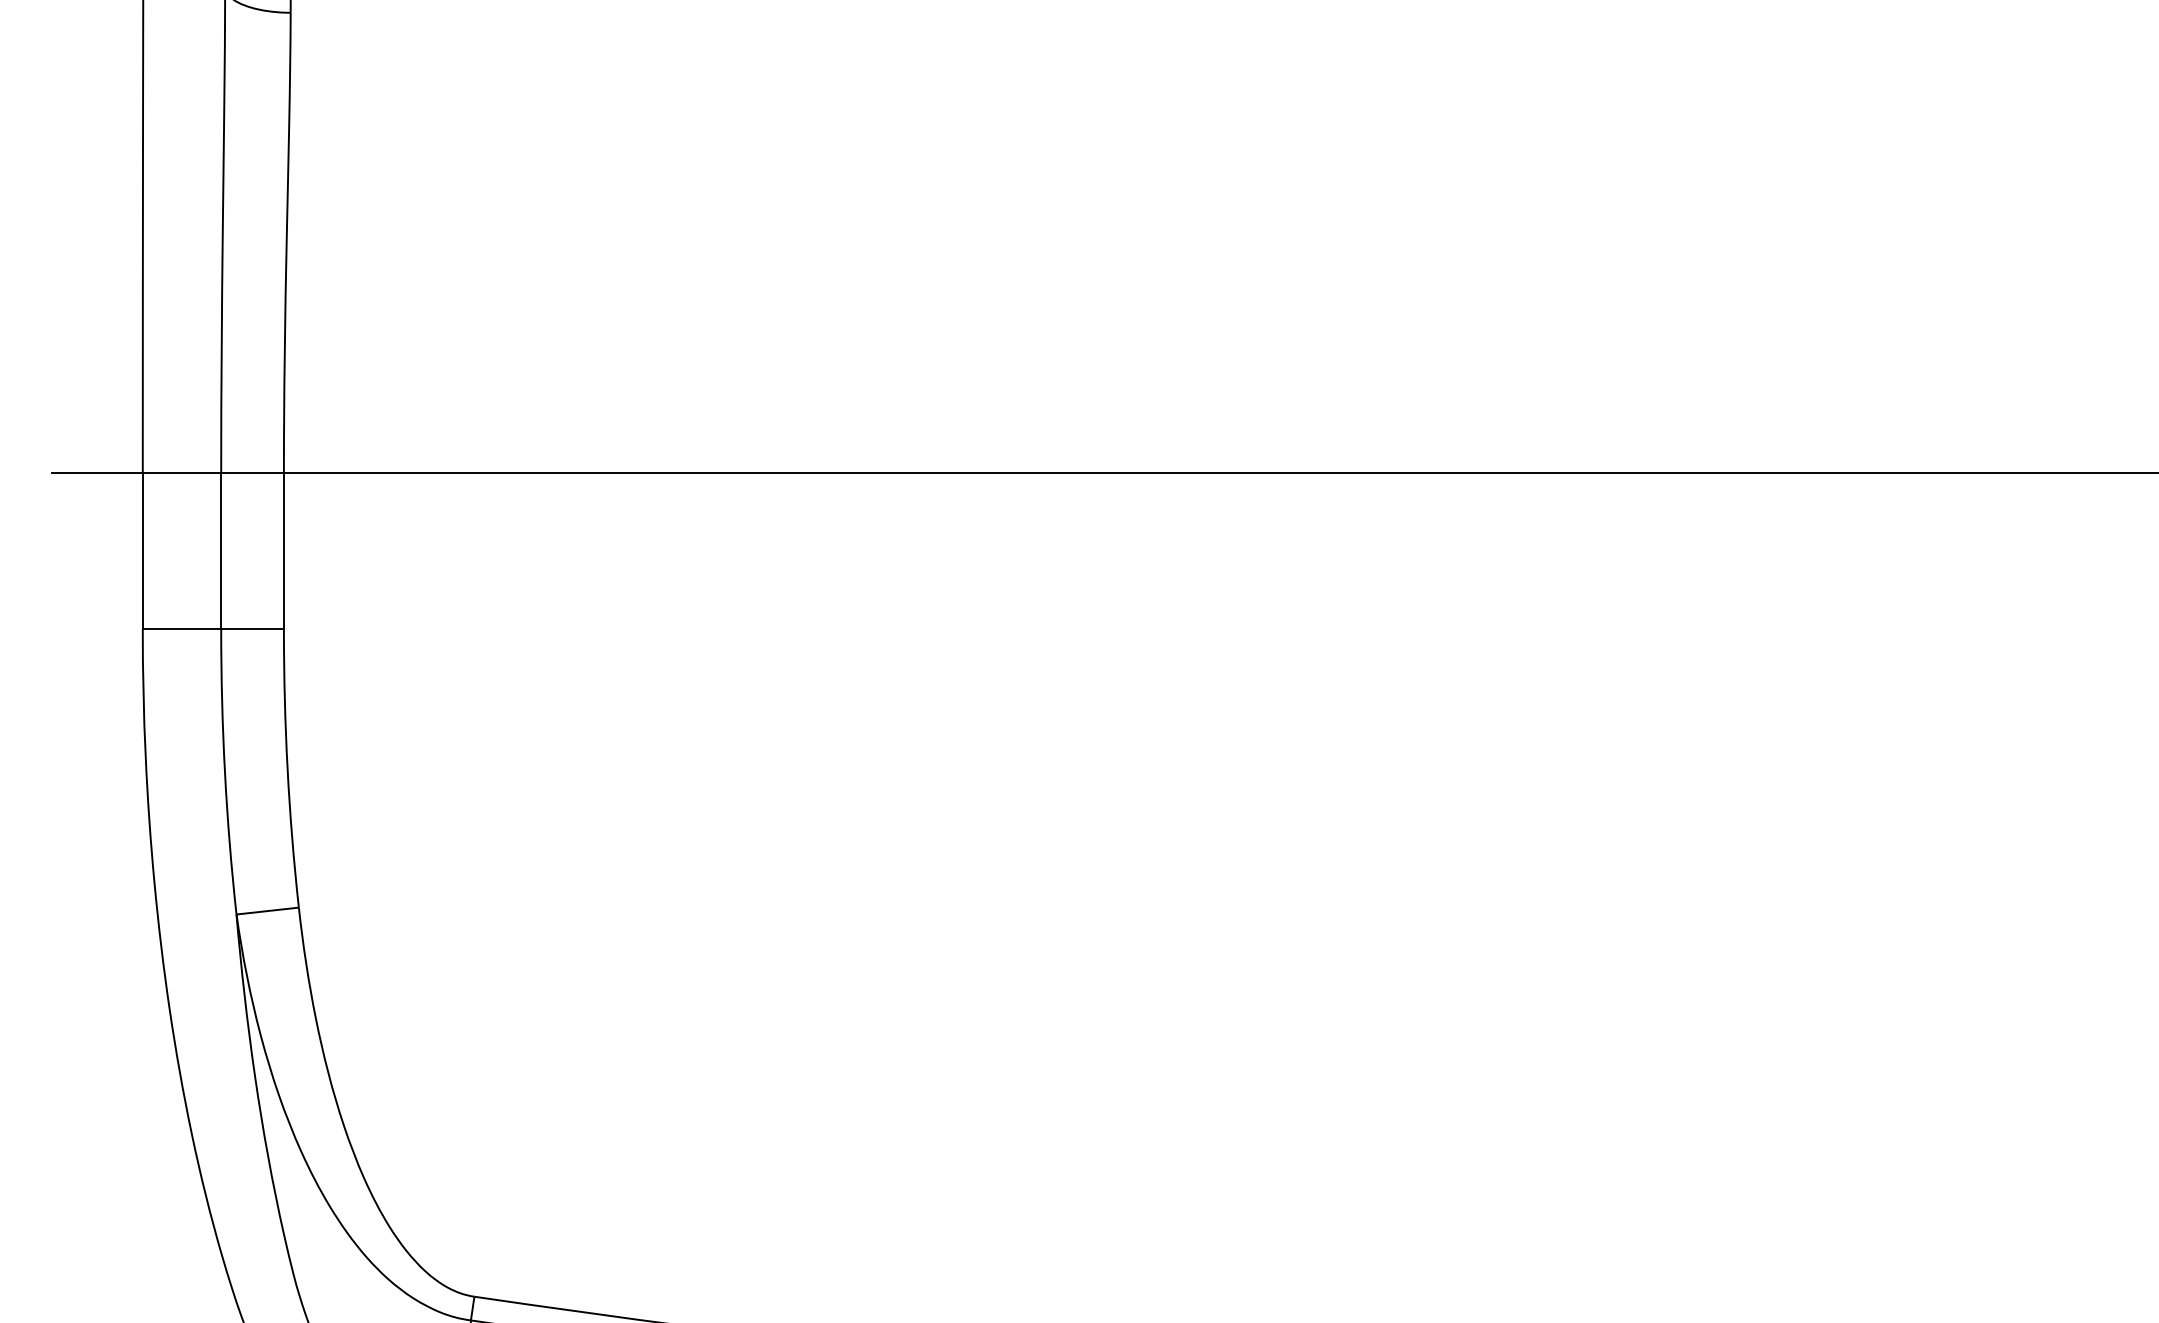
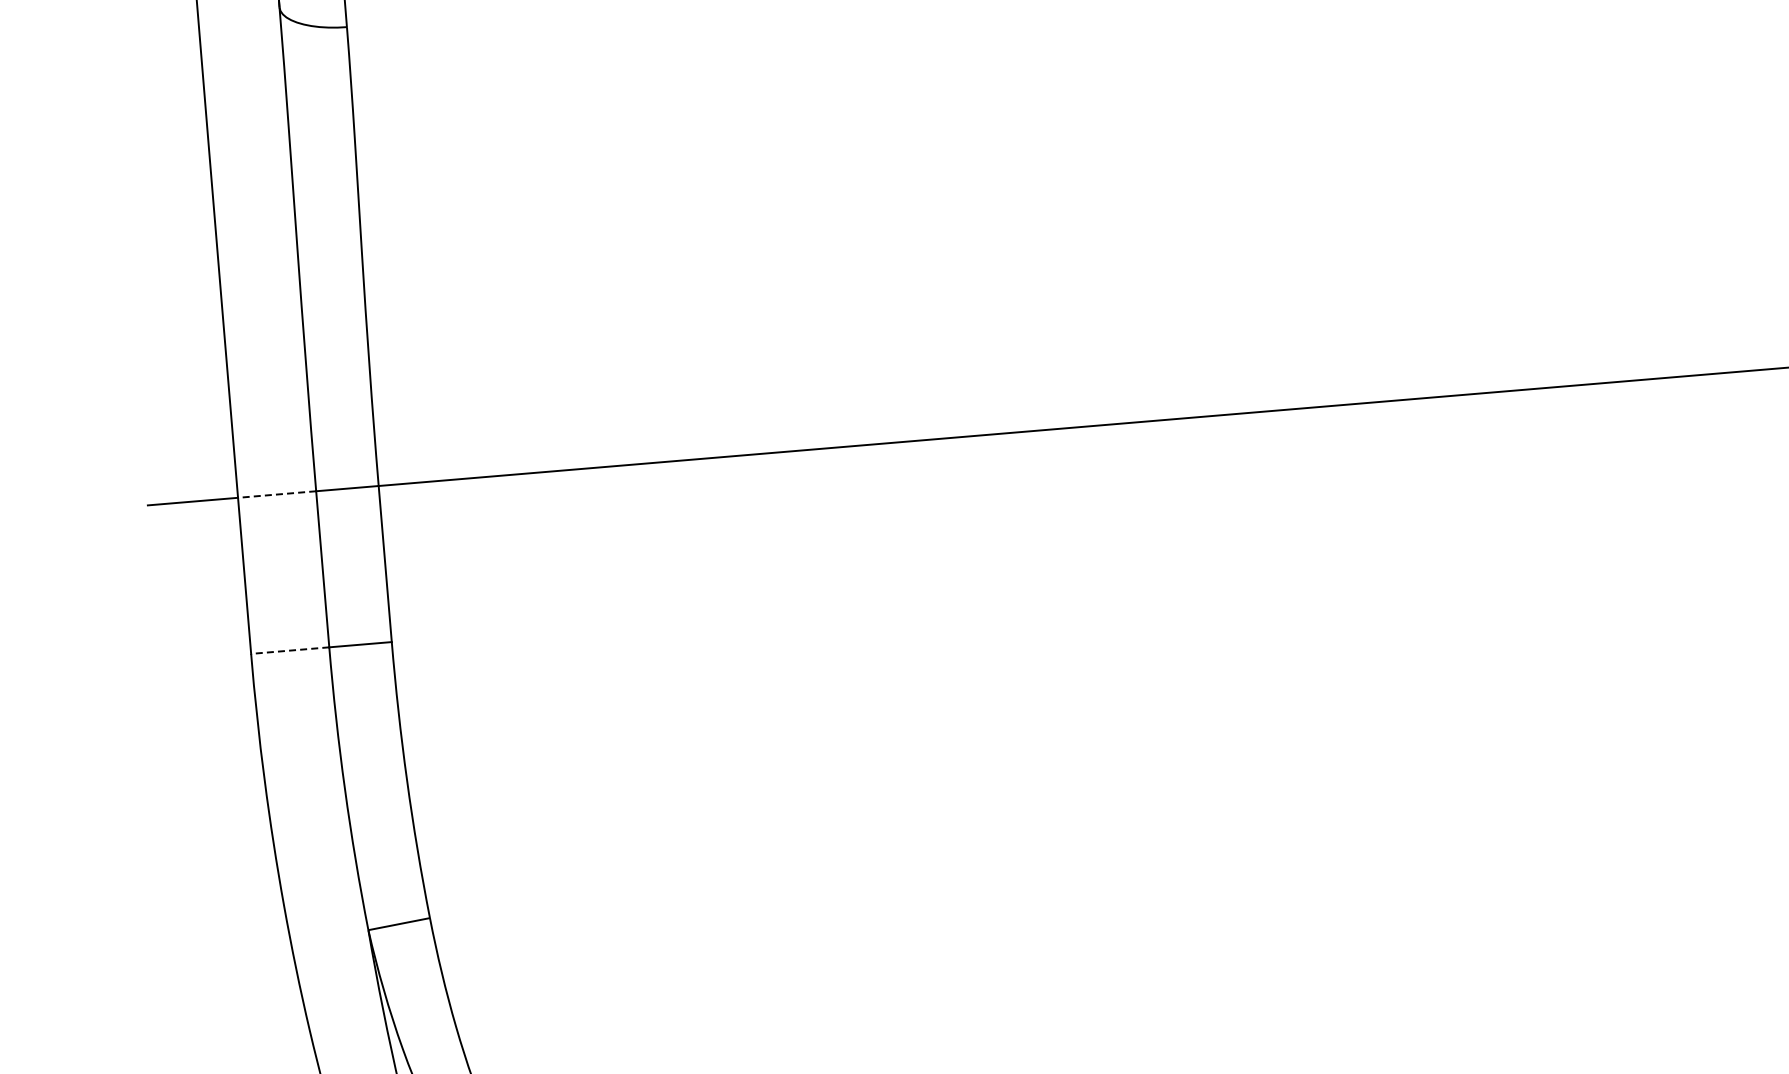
line: (181, 472) -> (276, 494), solid -> dashed
line: (181, 629) -> (289, 650), solid -> dashed

